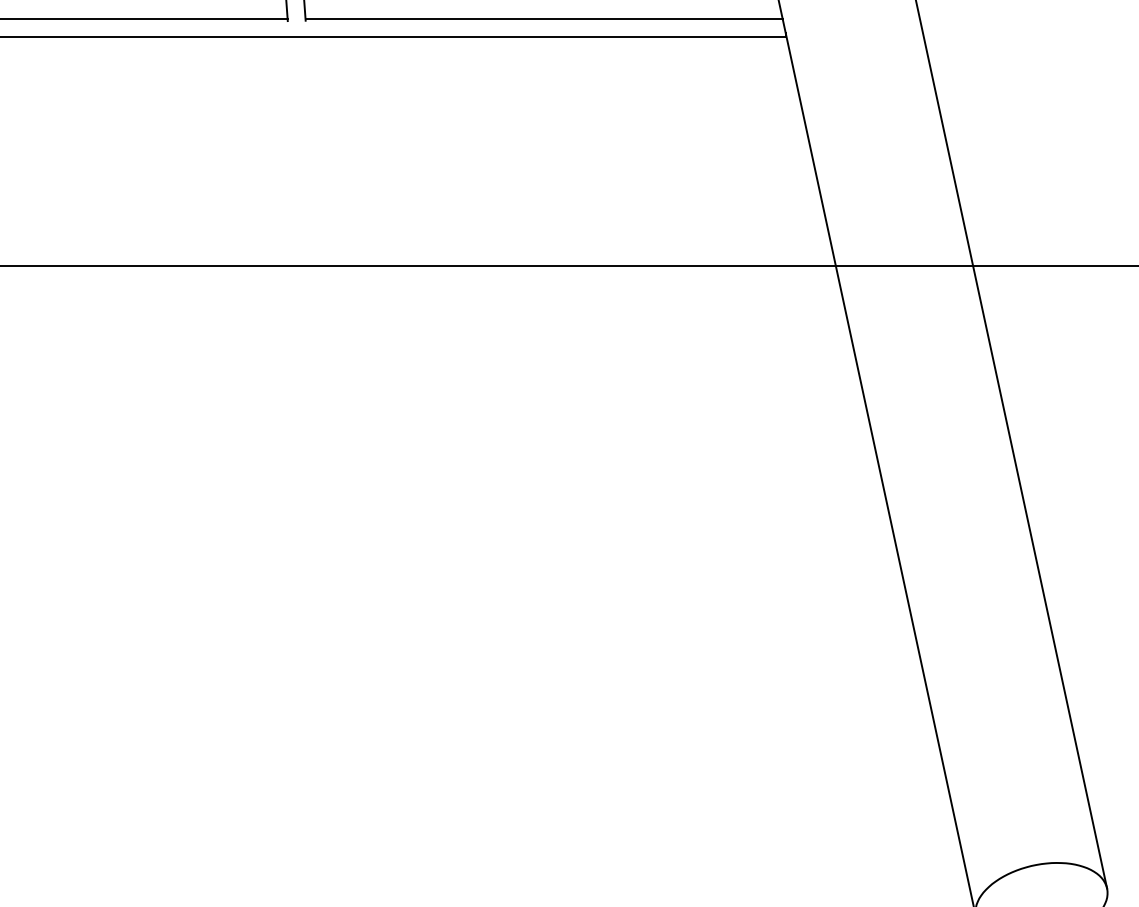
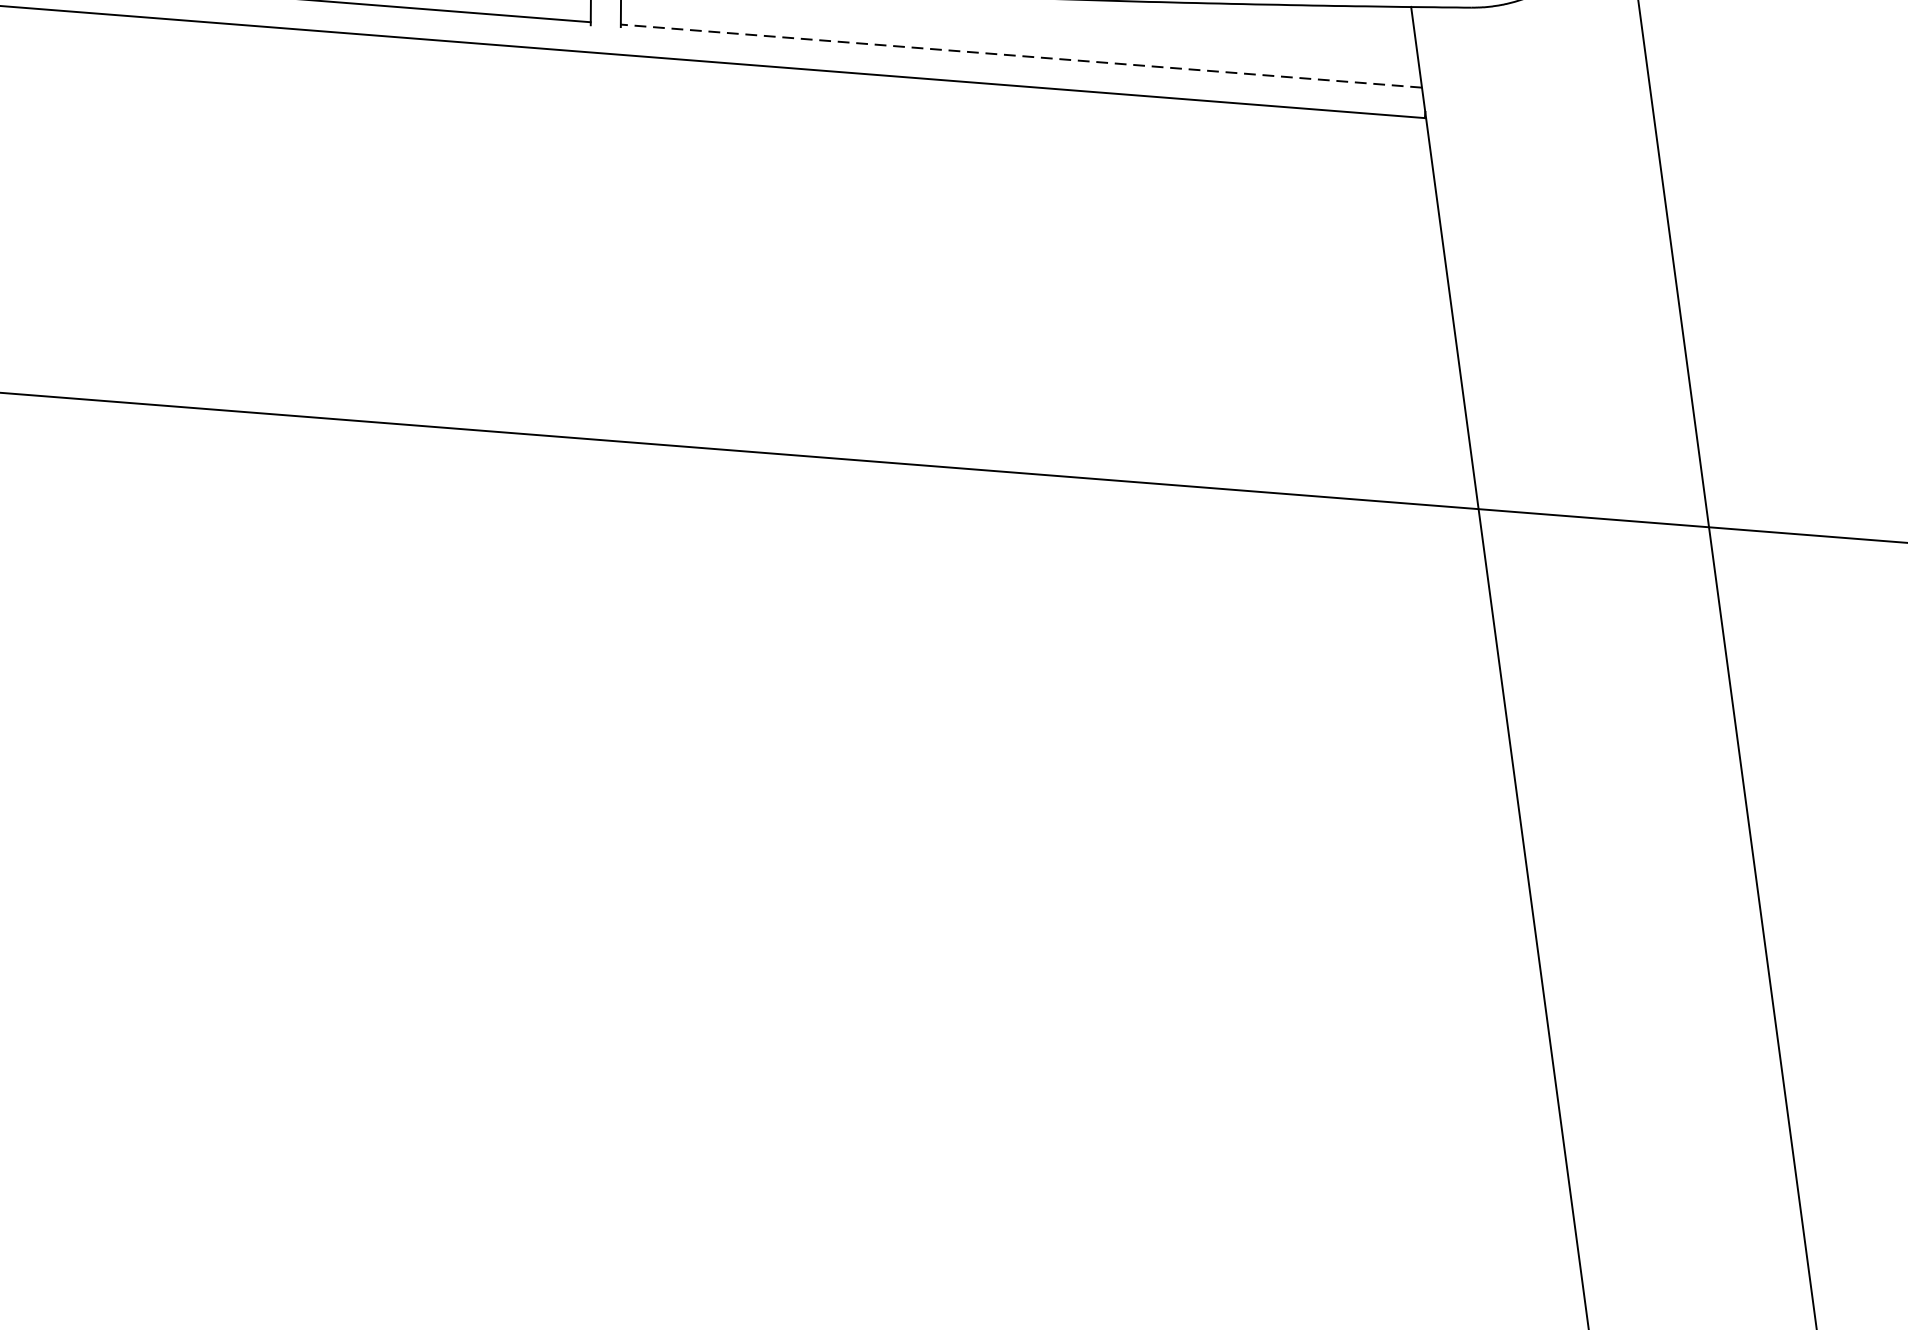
line: (544, 19) -> (1021, 56), solid -> dashed

